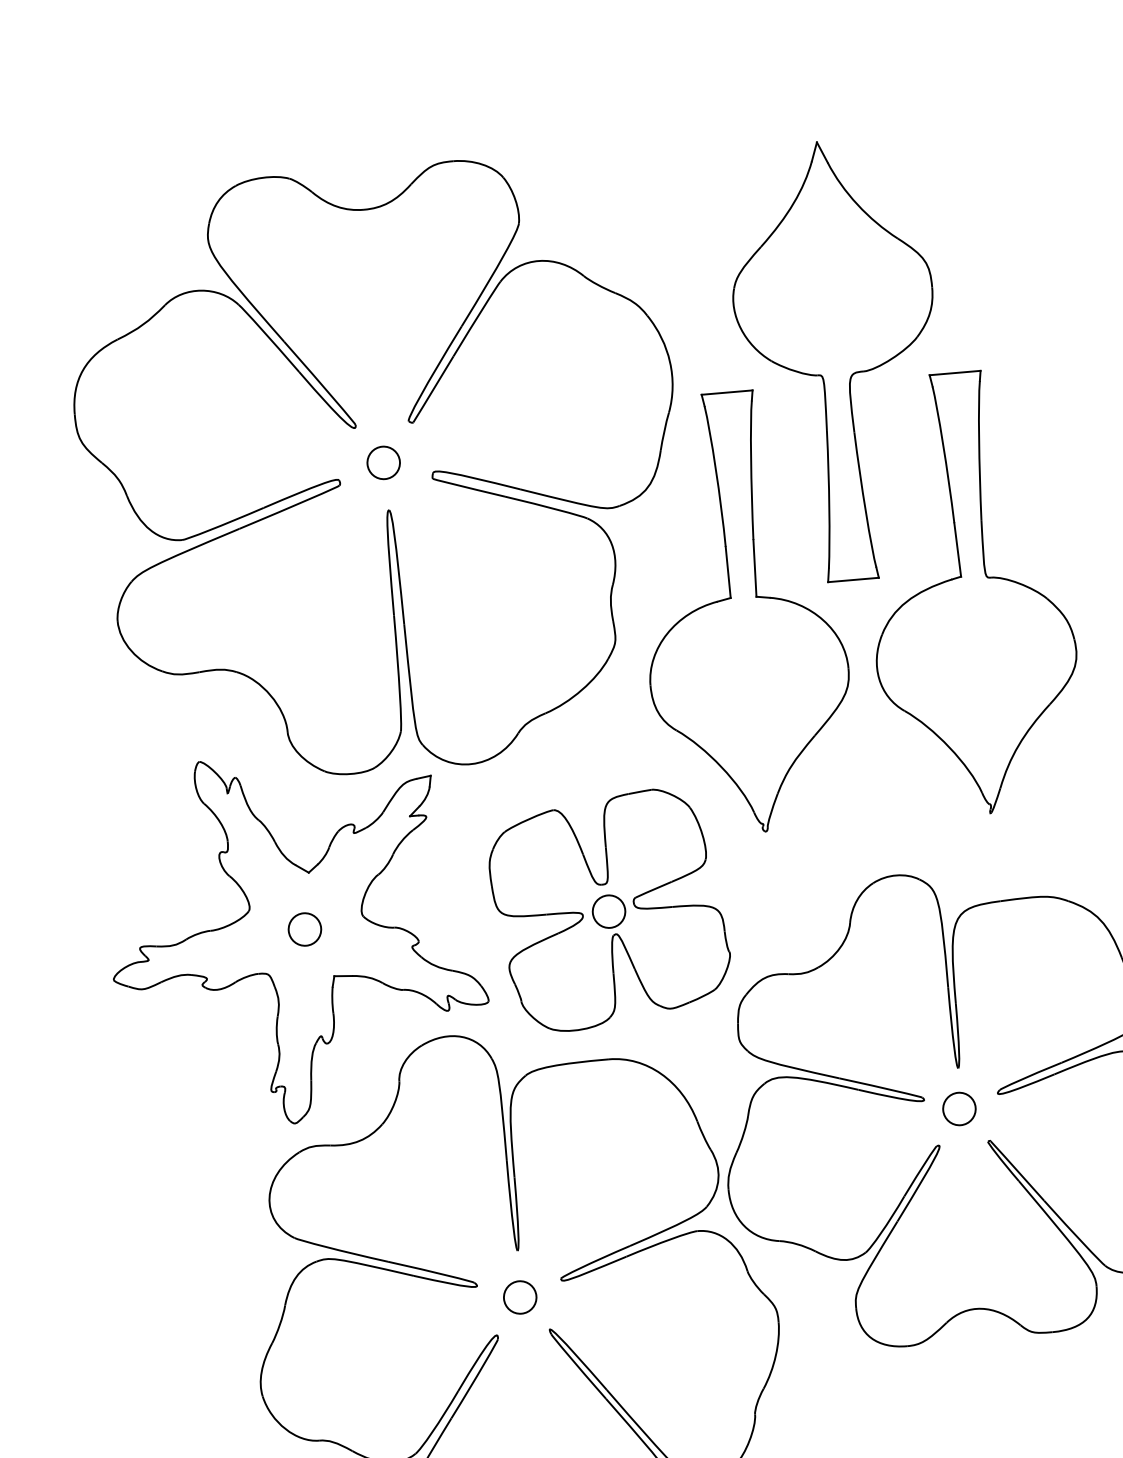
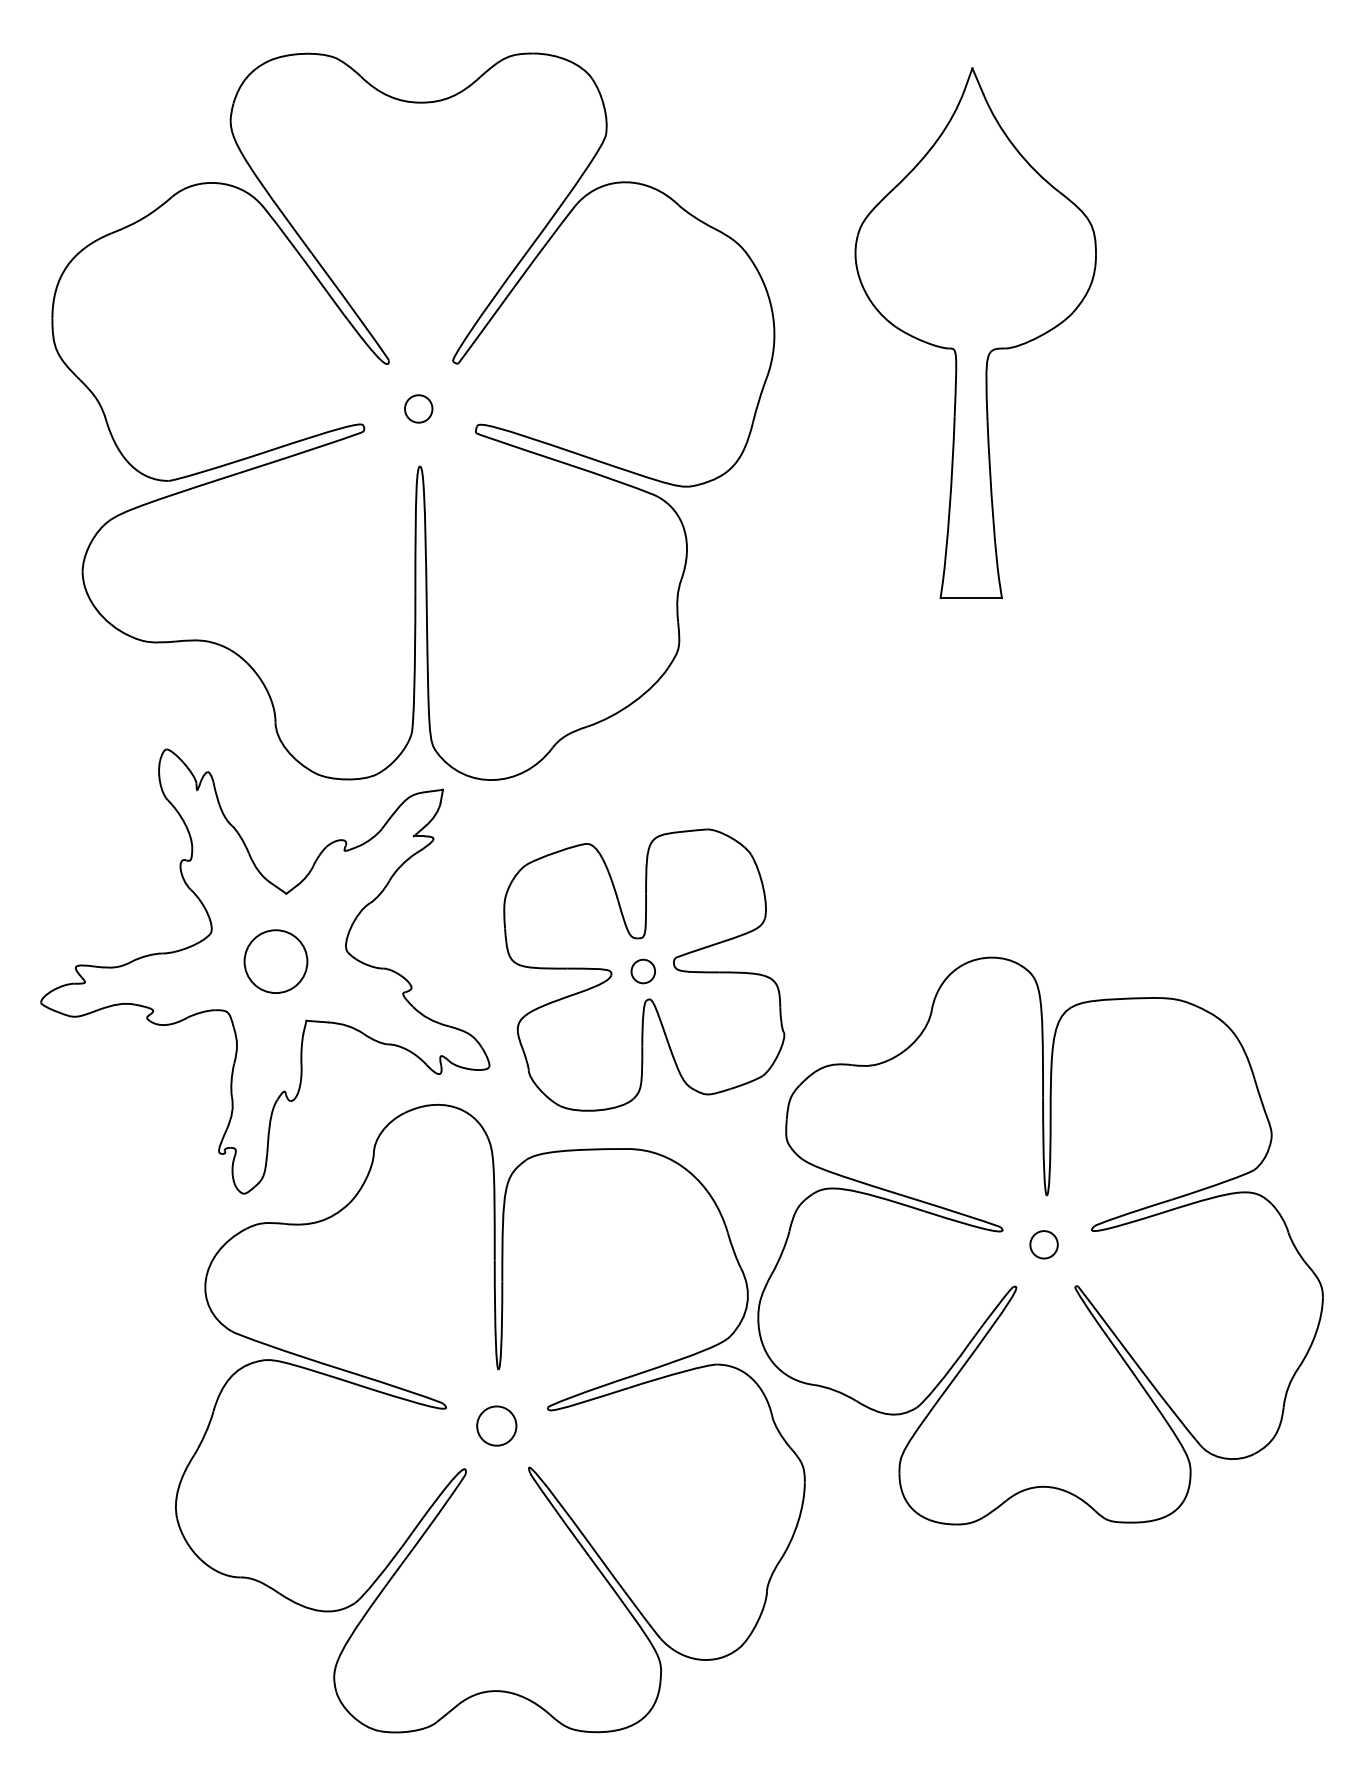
circle: (383, 462) -> (418, 408), size x0.7
part: (970, 592) -> (1110, 625), removed
part: (744, 612) -> (836, 625), removed
circle: (608, 911) -> (642, 971), size x0.6
circle: (304, 929) -> (275, 961), size x1.6
circle: (958, 1108) -> (1043, 1244), size x0.7

